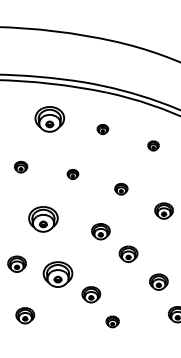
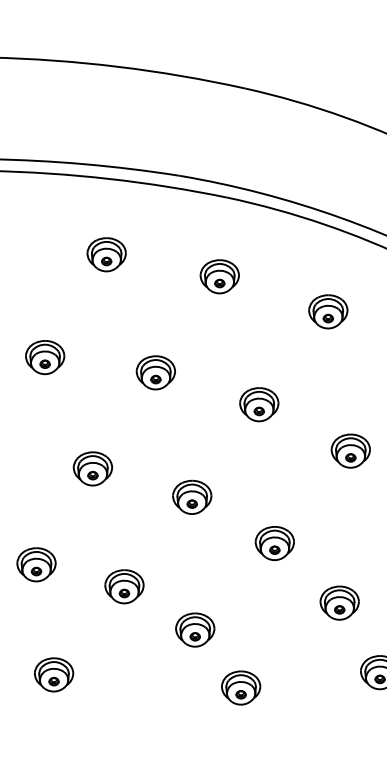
part: (49, 118) -> (105, 253), size x0.62
part: (102, 129) -> (219, 276), size x1.67
part: (153, 145) -> (328, 310), size x1.67
part: (20, 166) -> (43, 355), size x1.43
part: (72, 174) -> (155, 372), size x1.67
part: (121, 188) -> (259, 402), size x1.43
part: (43, 219) -> (93, 469), size x0.62
part: (100, 231) -> (191, 496), moved
part: (58, 274) -> (125, 586), size x0.62
part: (112, 321) -> (240, 687), size x1.43

